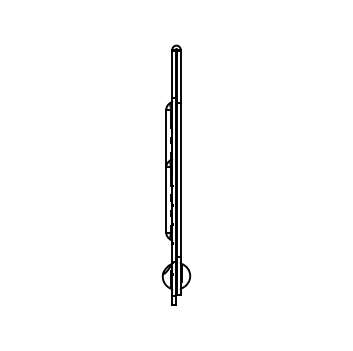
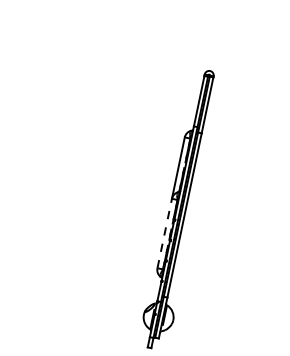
line: (166, 199) -> (165, 233), solid -> dashed

